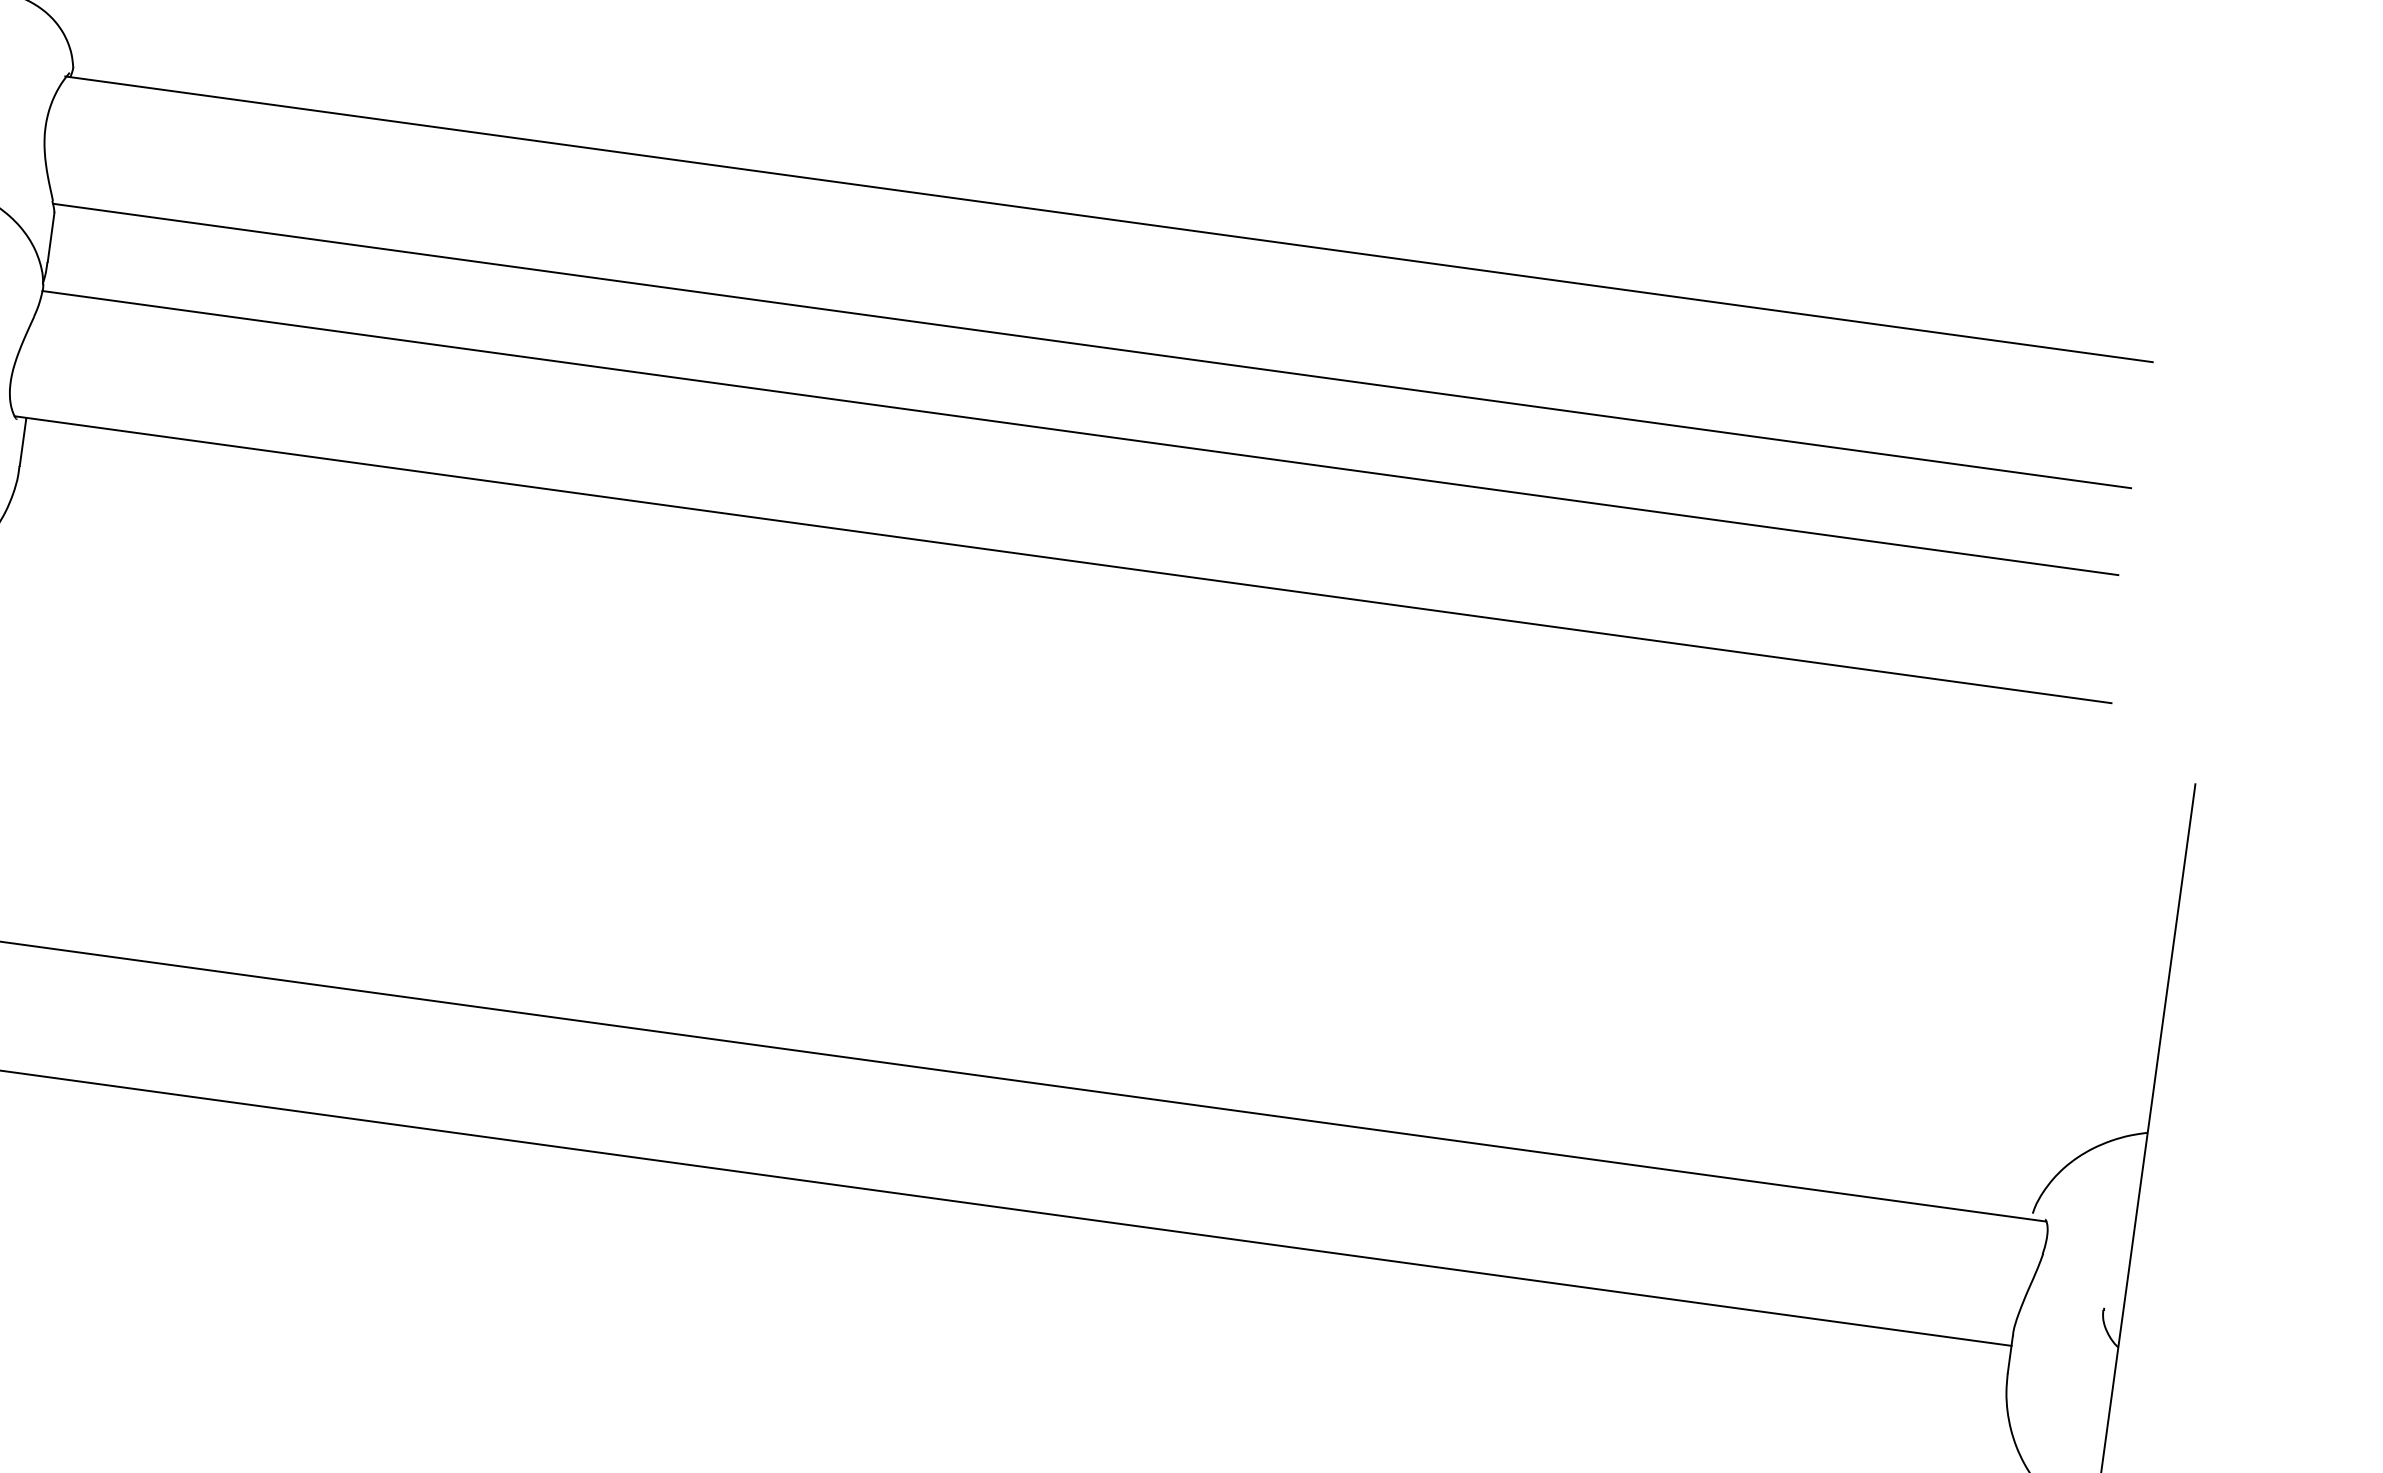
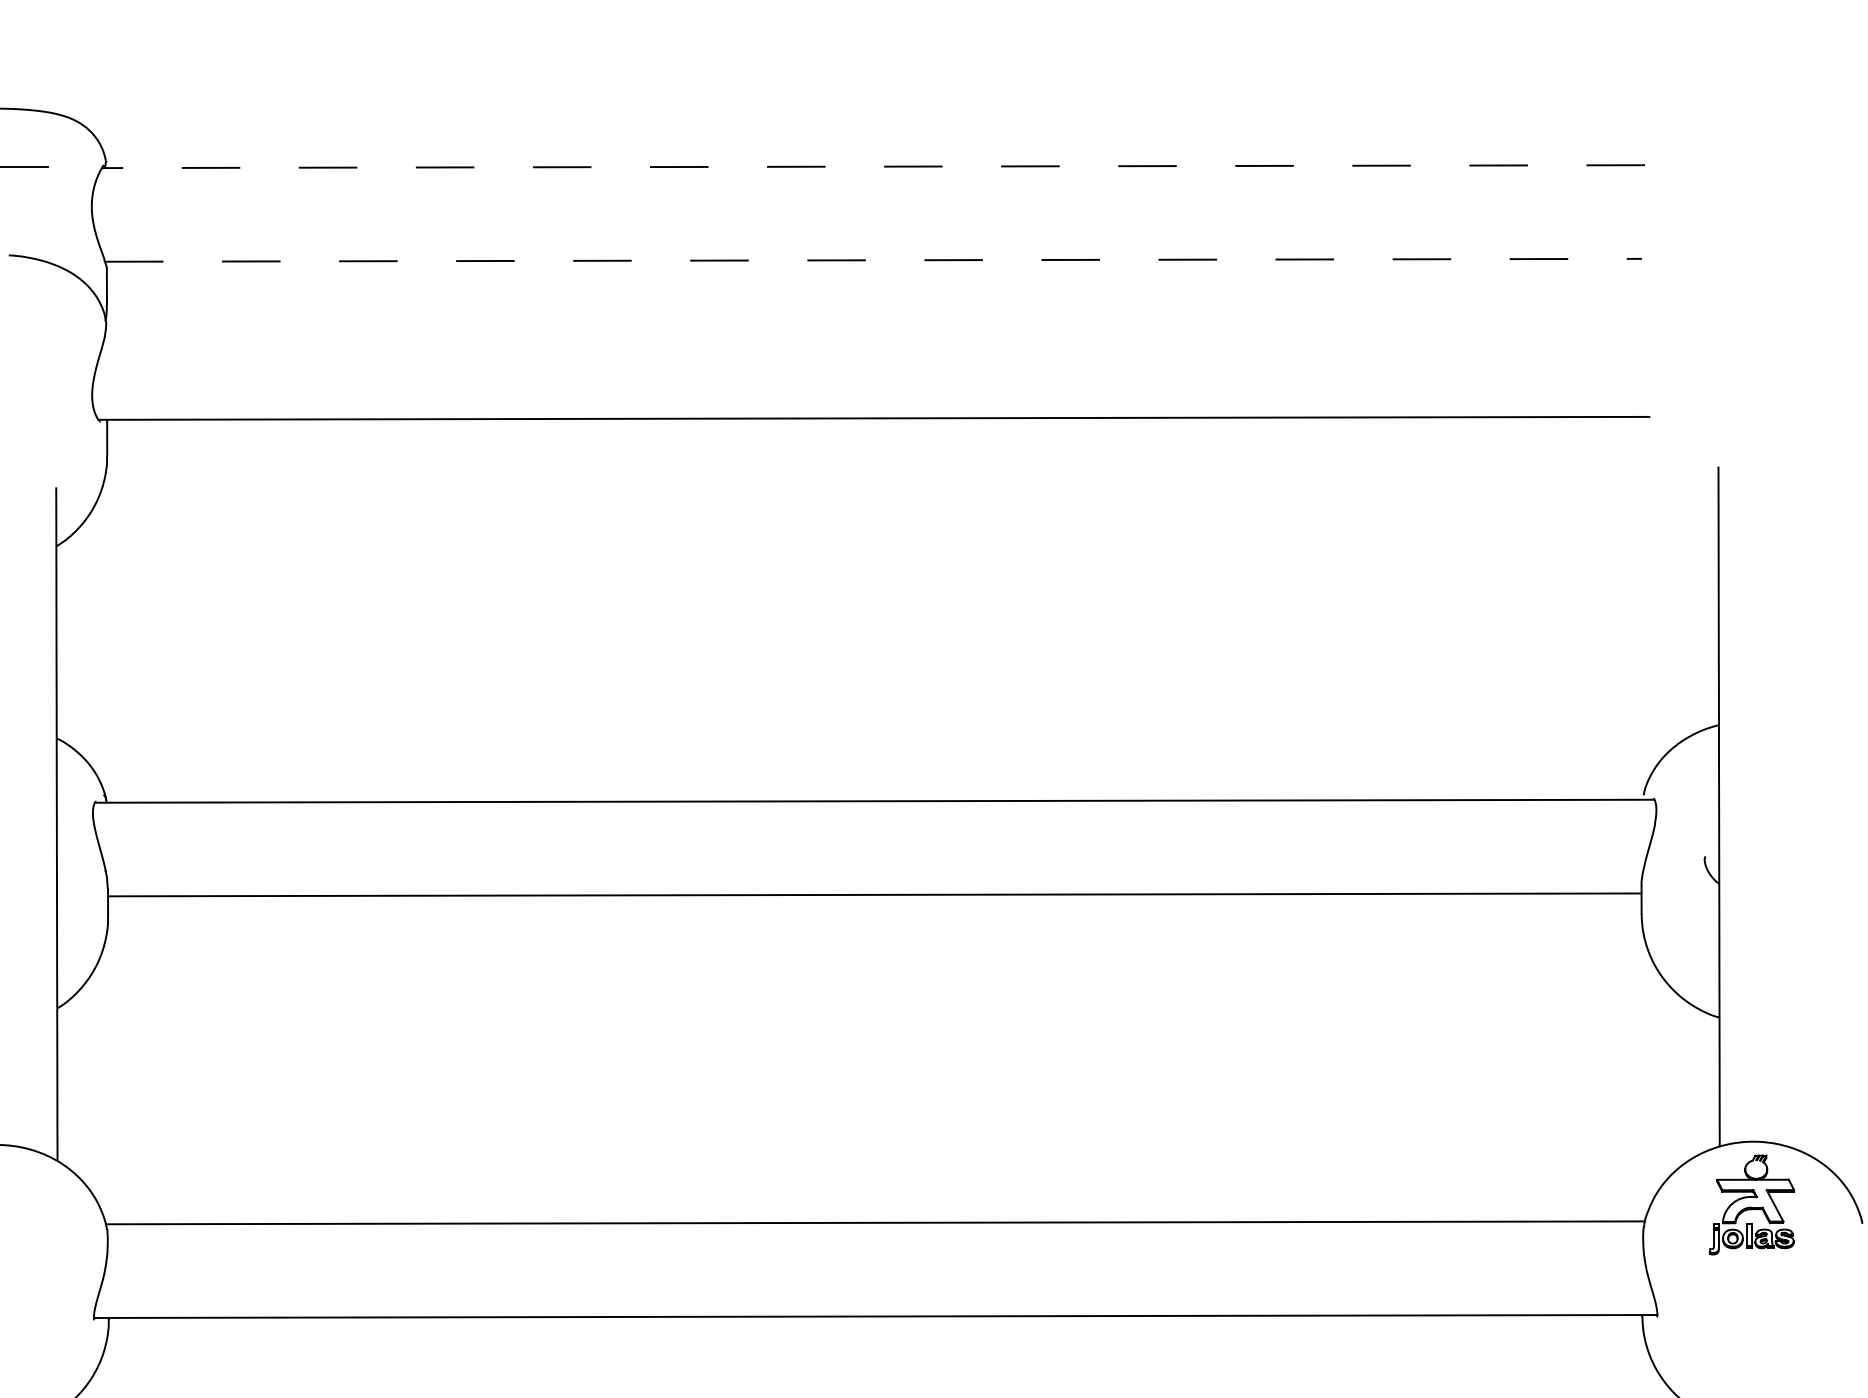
line: (1109, 219) -> (873, 166), solid -> dashed
line: (1092, 346) -> (873, 260), solid -> dashed
line: (1080, 432) -> (873, 324), removed

